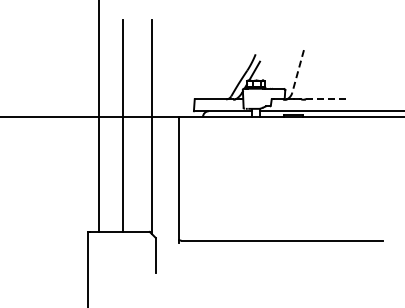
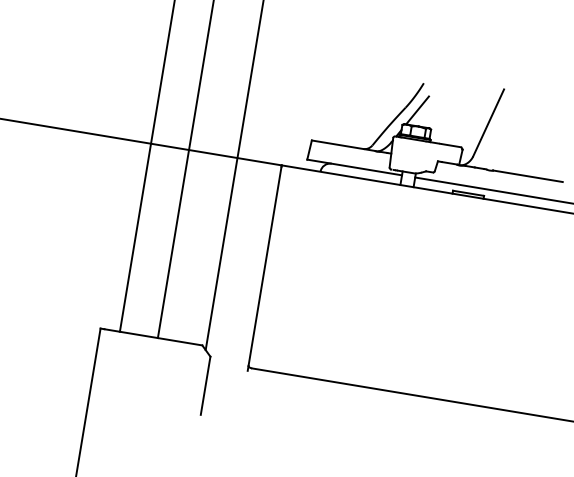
line: (297, 72) -> (487, 124), dashed -> solid
line: (327, 99) -> (529, 176), dashed -> solid

